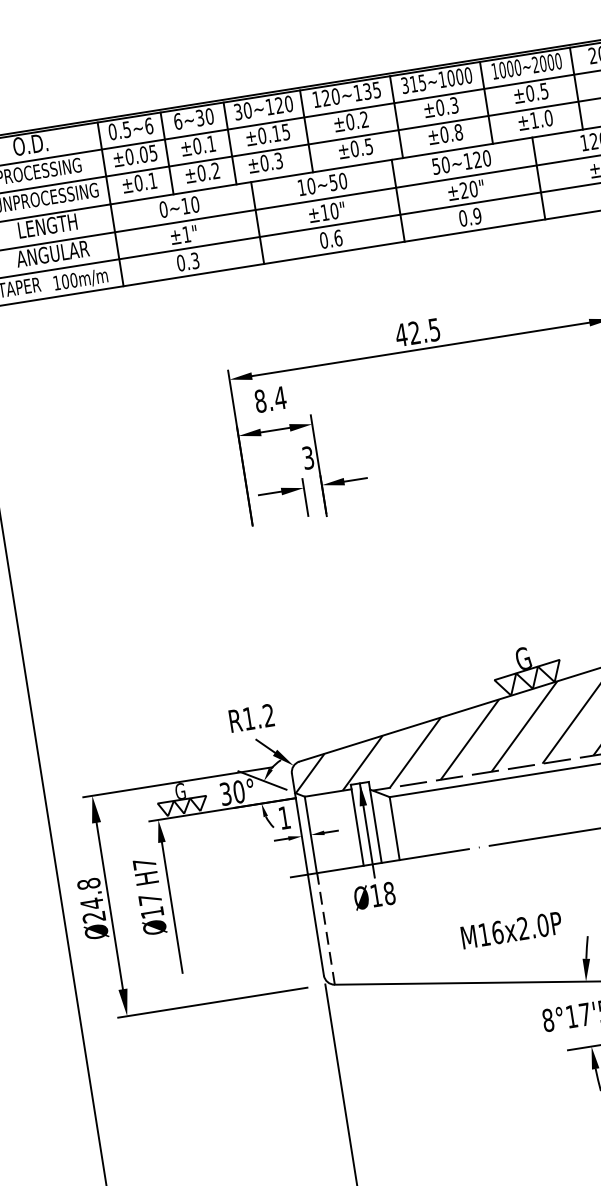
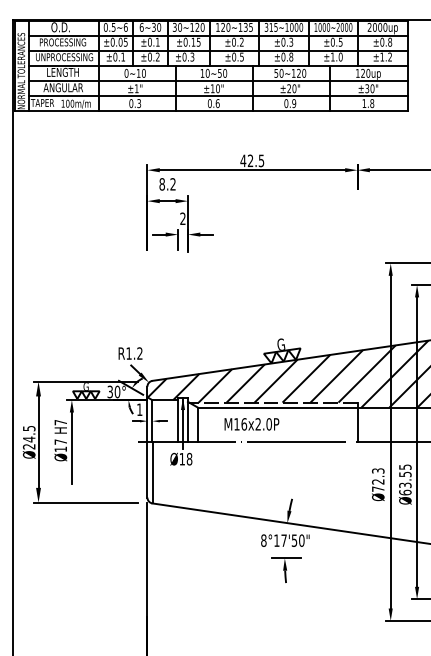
text: (281, 398) -> (173, 184), 8.4 -> 8.2
text: (307, 459) -> (182, 219), 3 -> 2
text: (87, 884) -> (28, 428), Ø24.8 -> Ø24.5
line: (325, 928) -> (152, 472), dashed -> solid
text: (510, 930) -> (251, 424), moved

